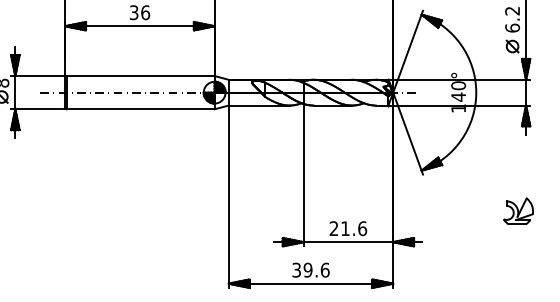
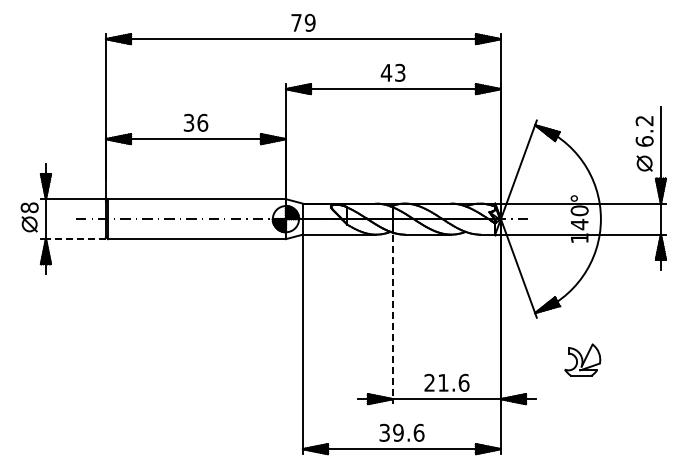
line: (39, 109) -> (75, 239), solid -> dashed
line: (303, 176) -> (392, 319), solid -> dashed
part: (518, 210) -> (582, 359), moved

